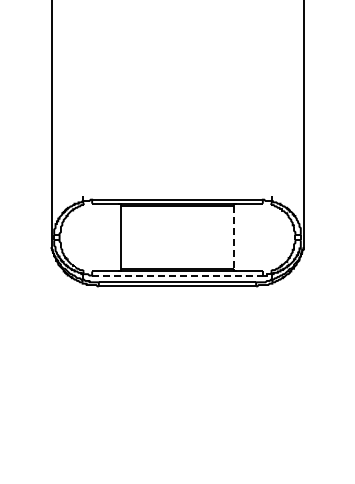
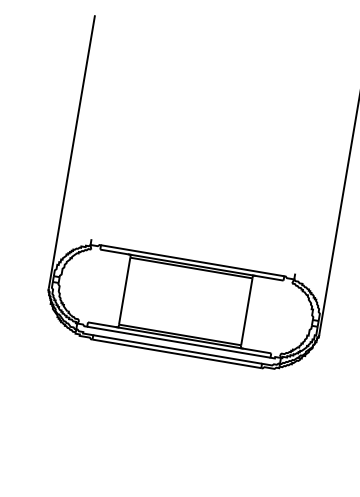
line: (234, 238) -> (246, 312), dashed -> solid
line: (177, 275) -> (178, 342), dashed -> solid

